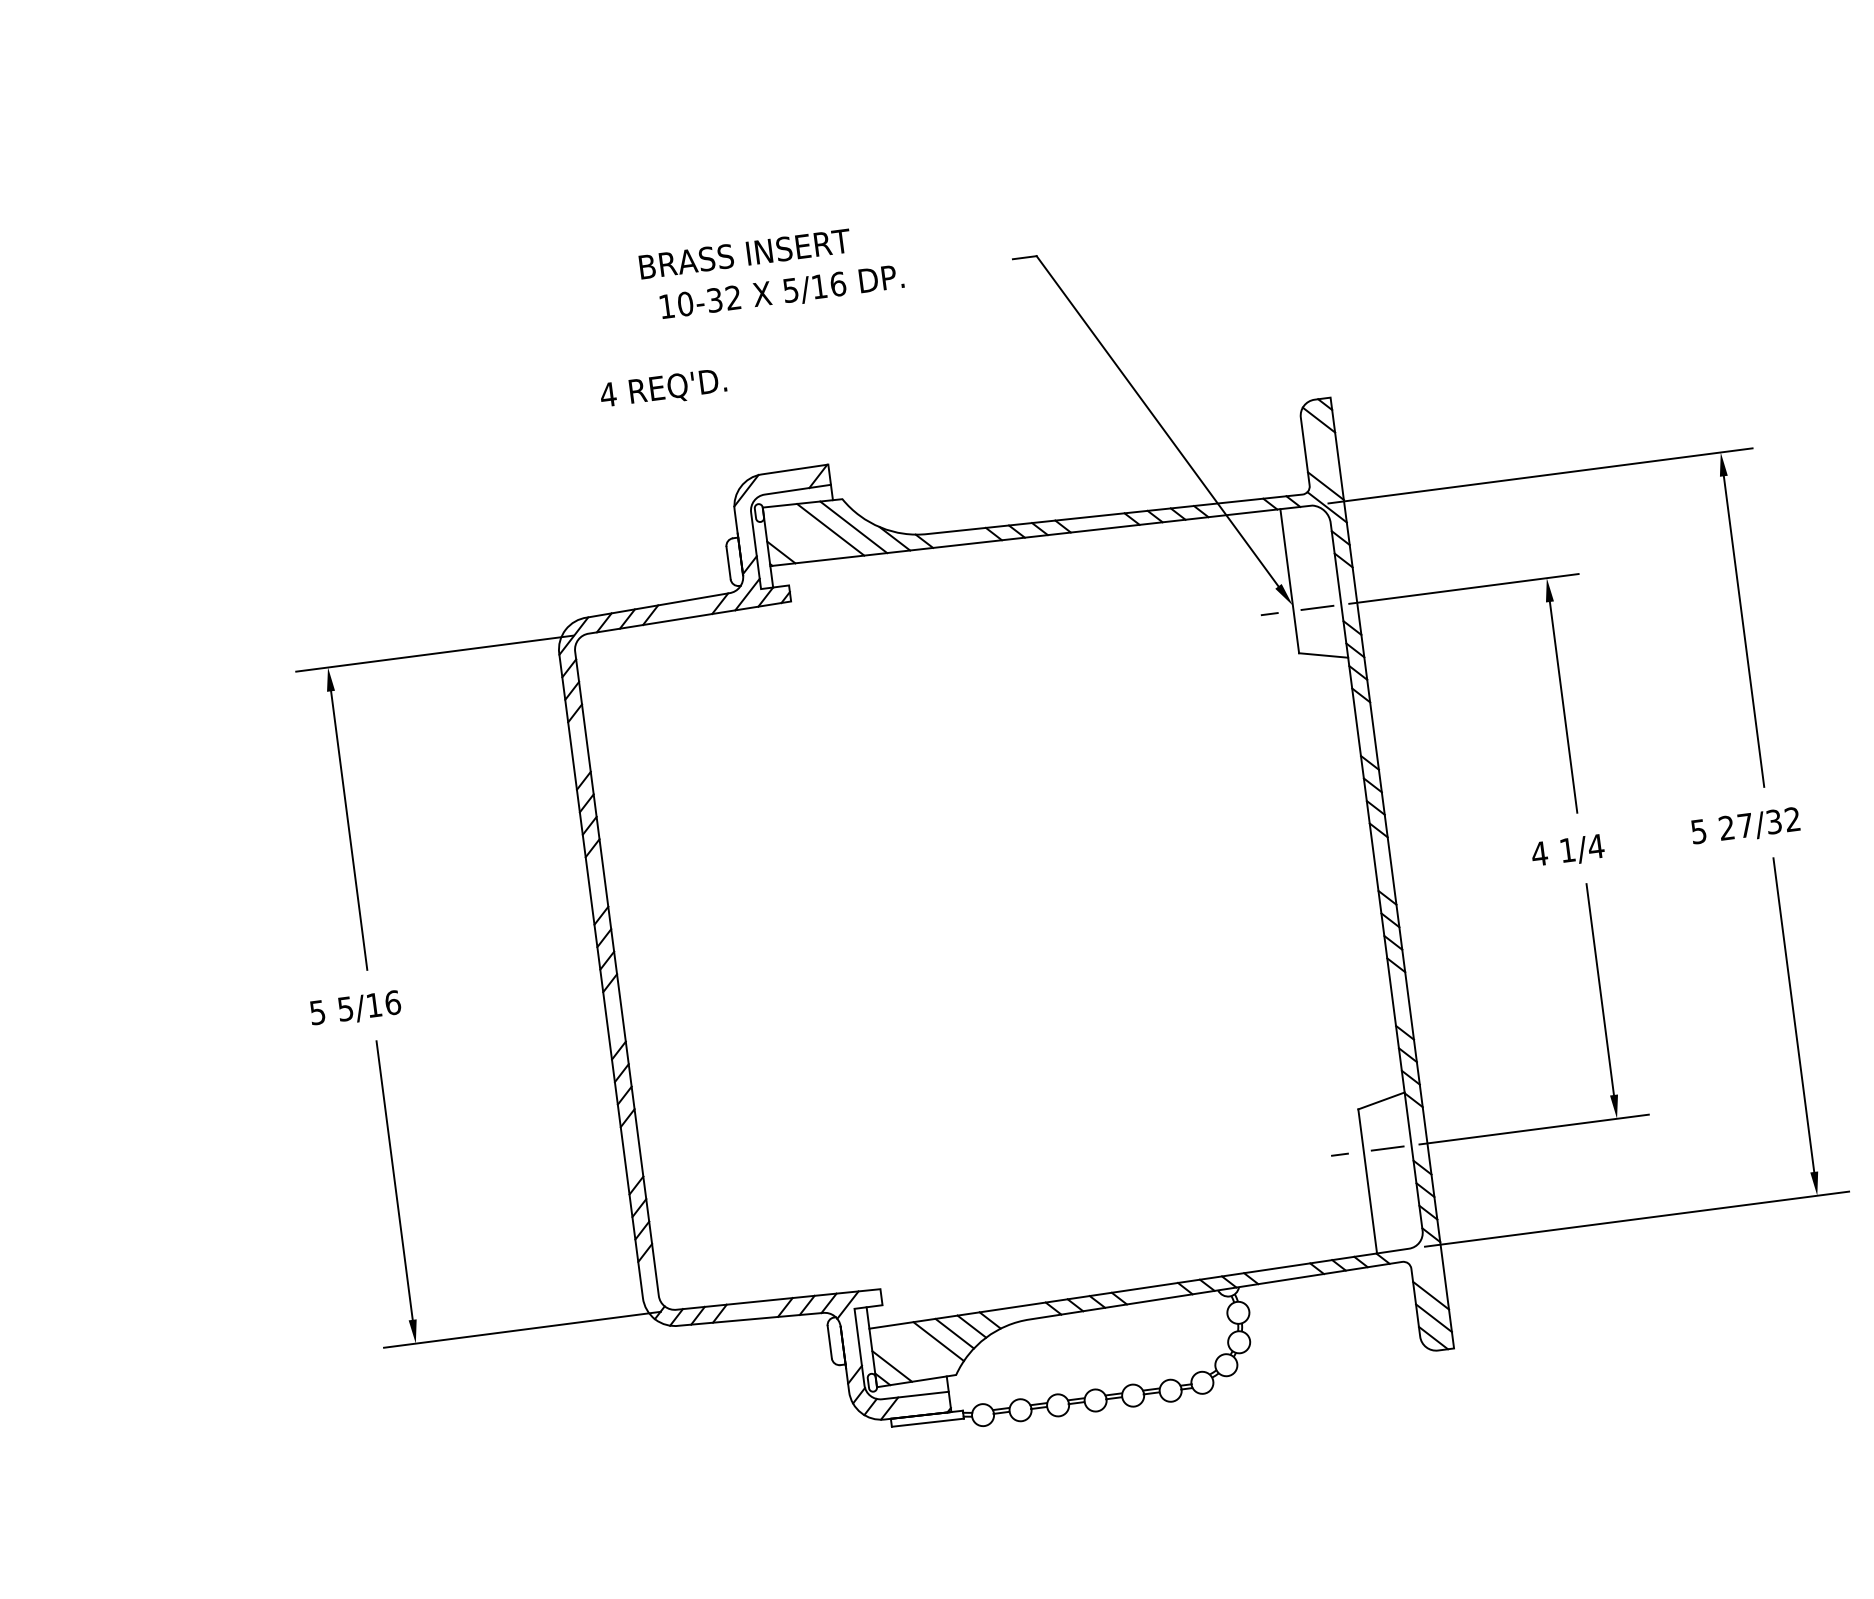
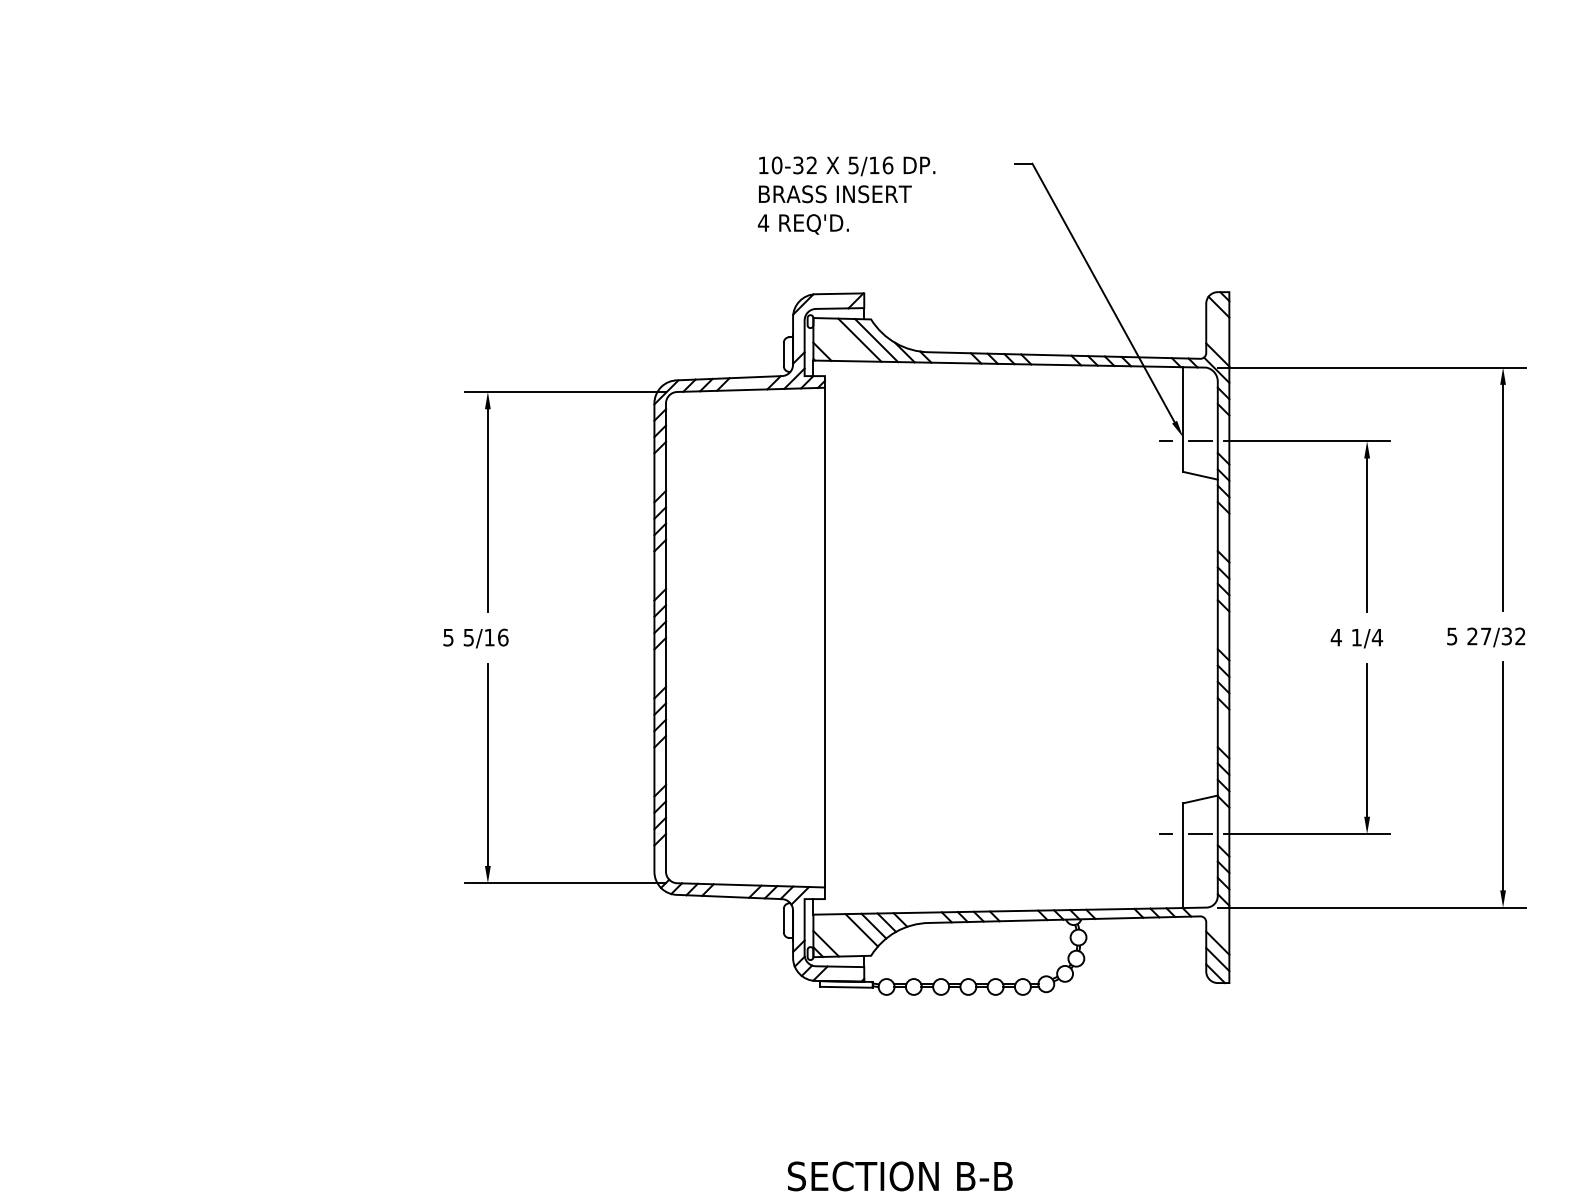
text: (745, 254) -> (835, 194), moved
text: (662, 389) -> (802, 224), moved
line: (835, 945) -> (824, 637), added

